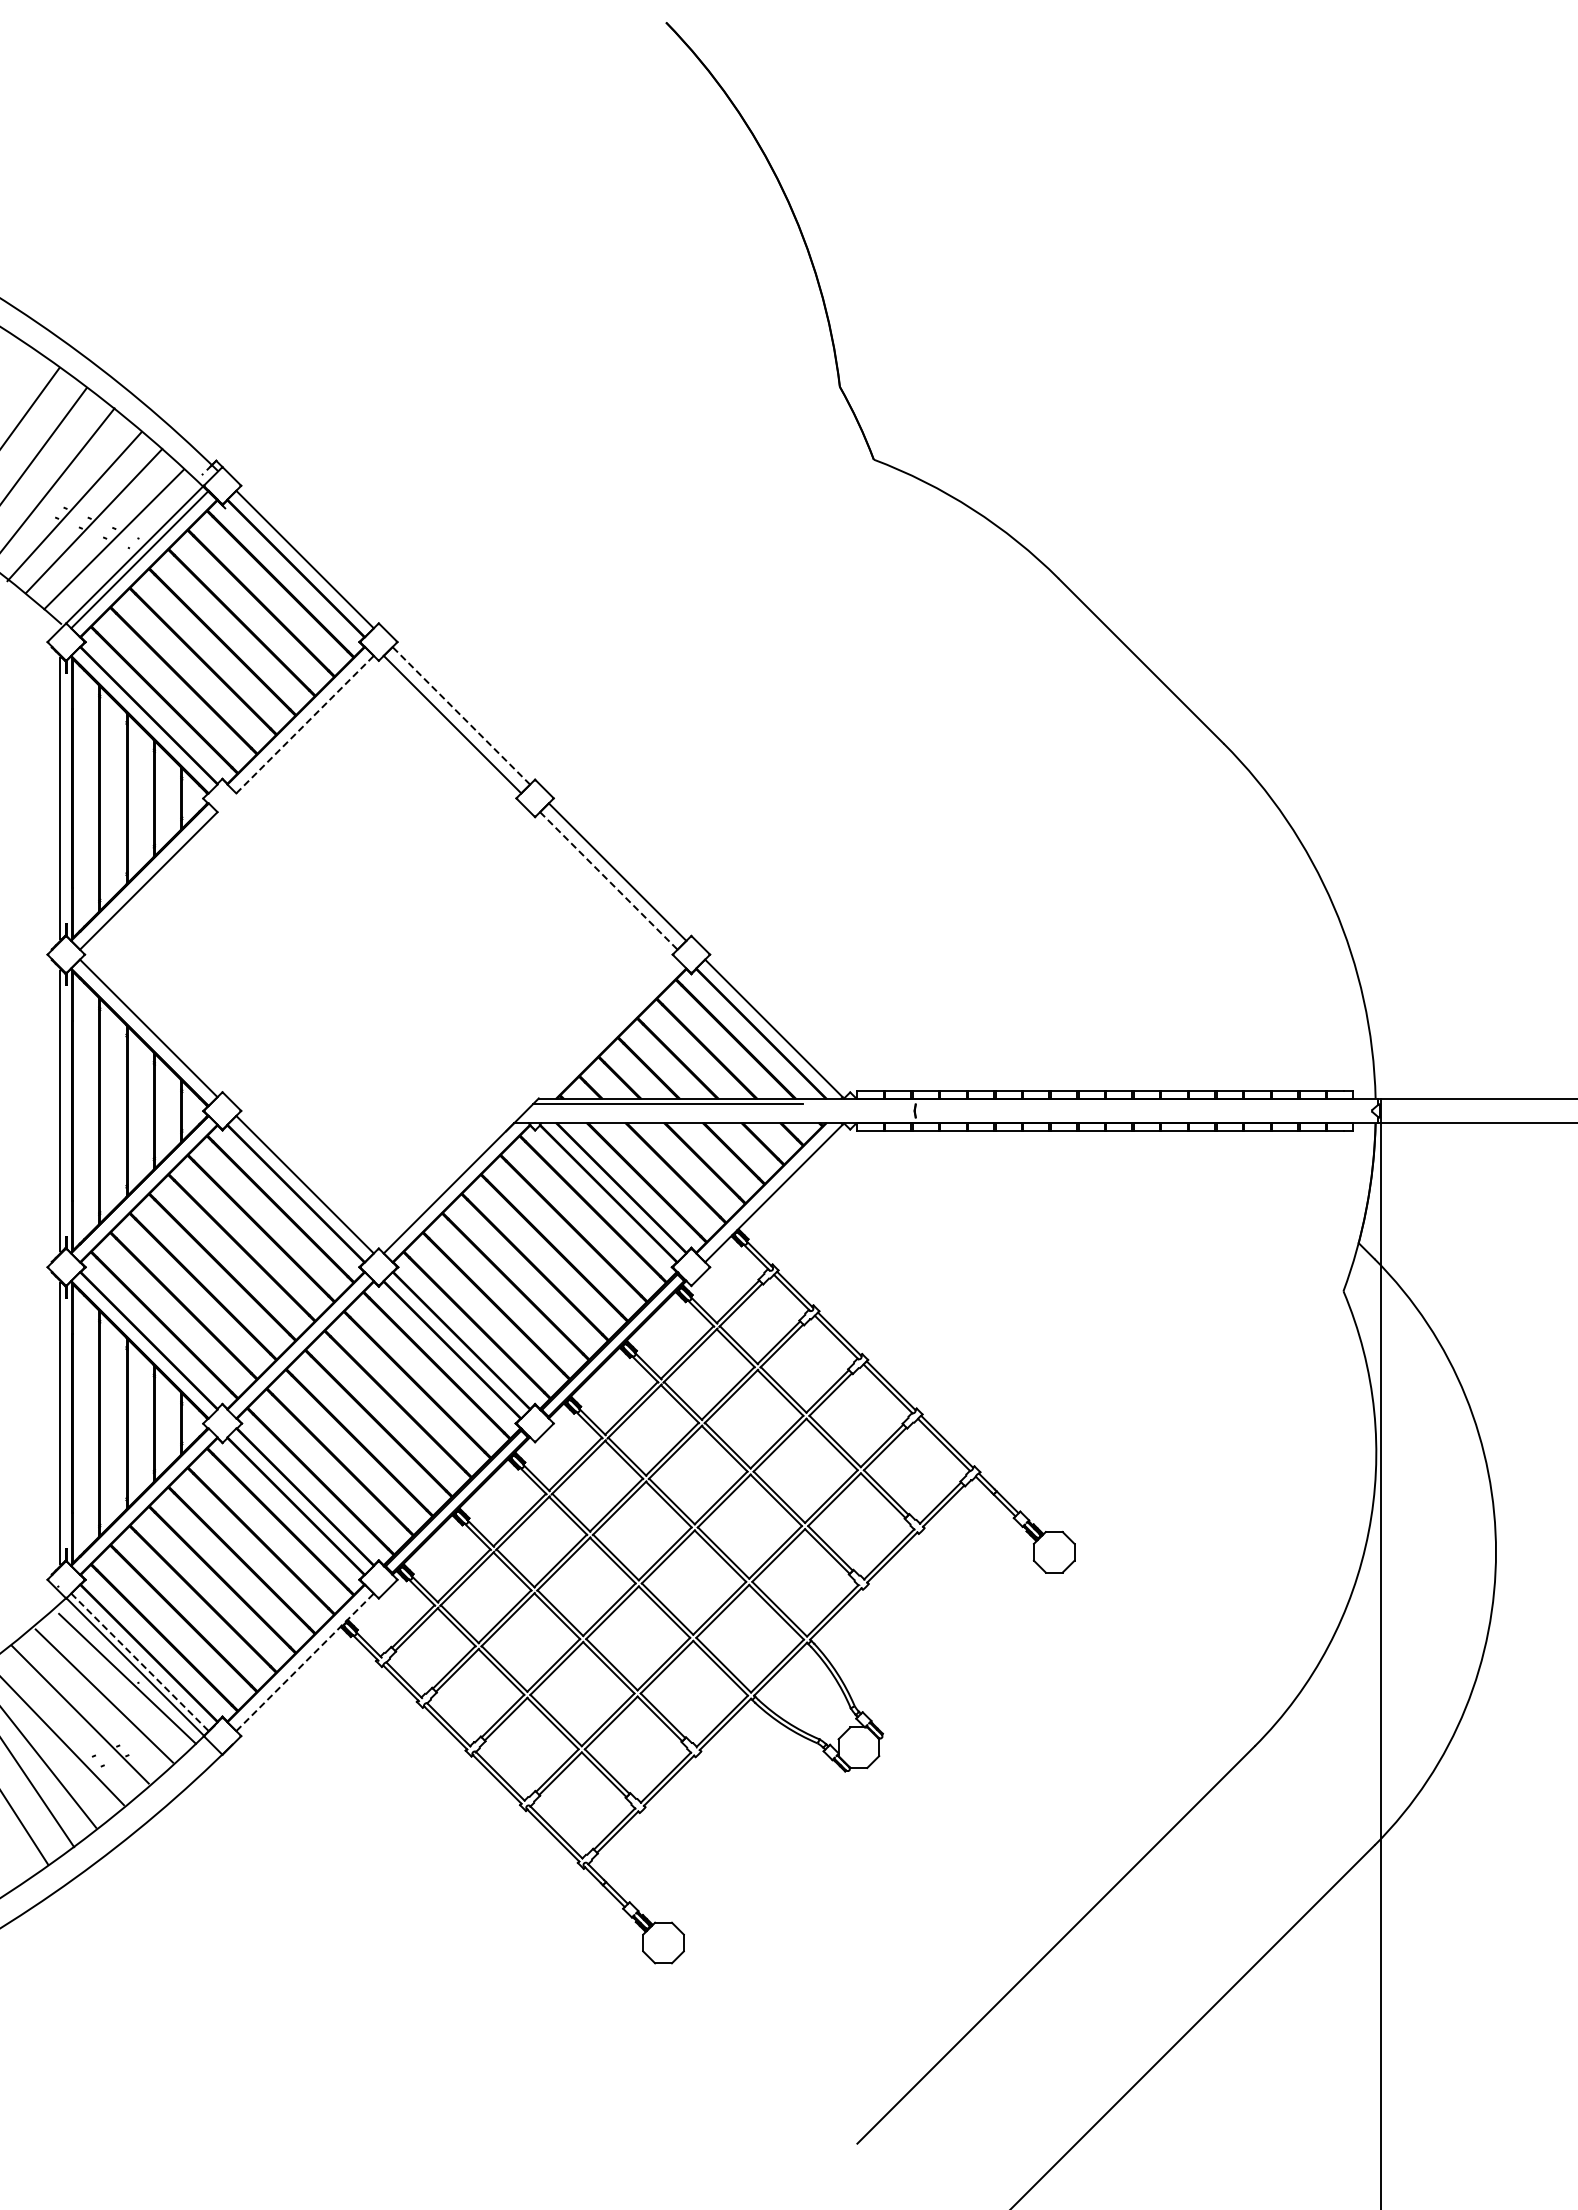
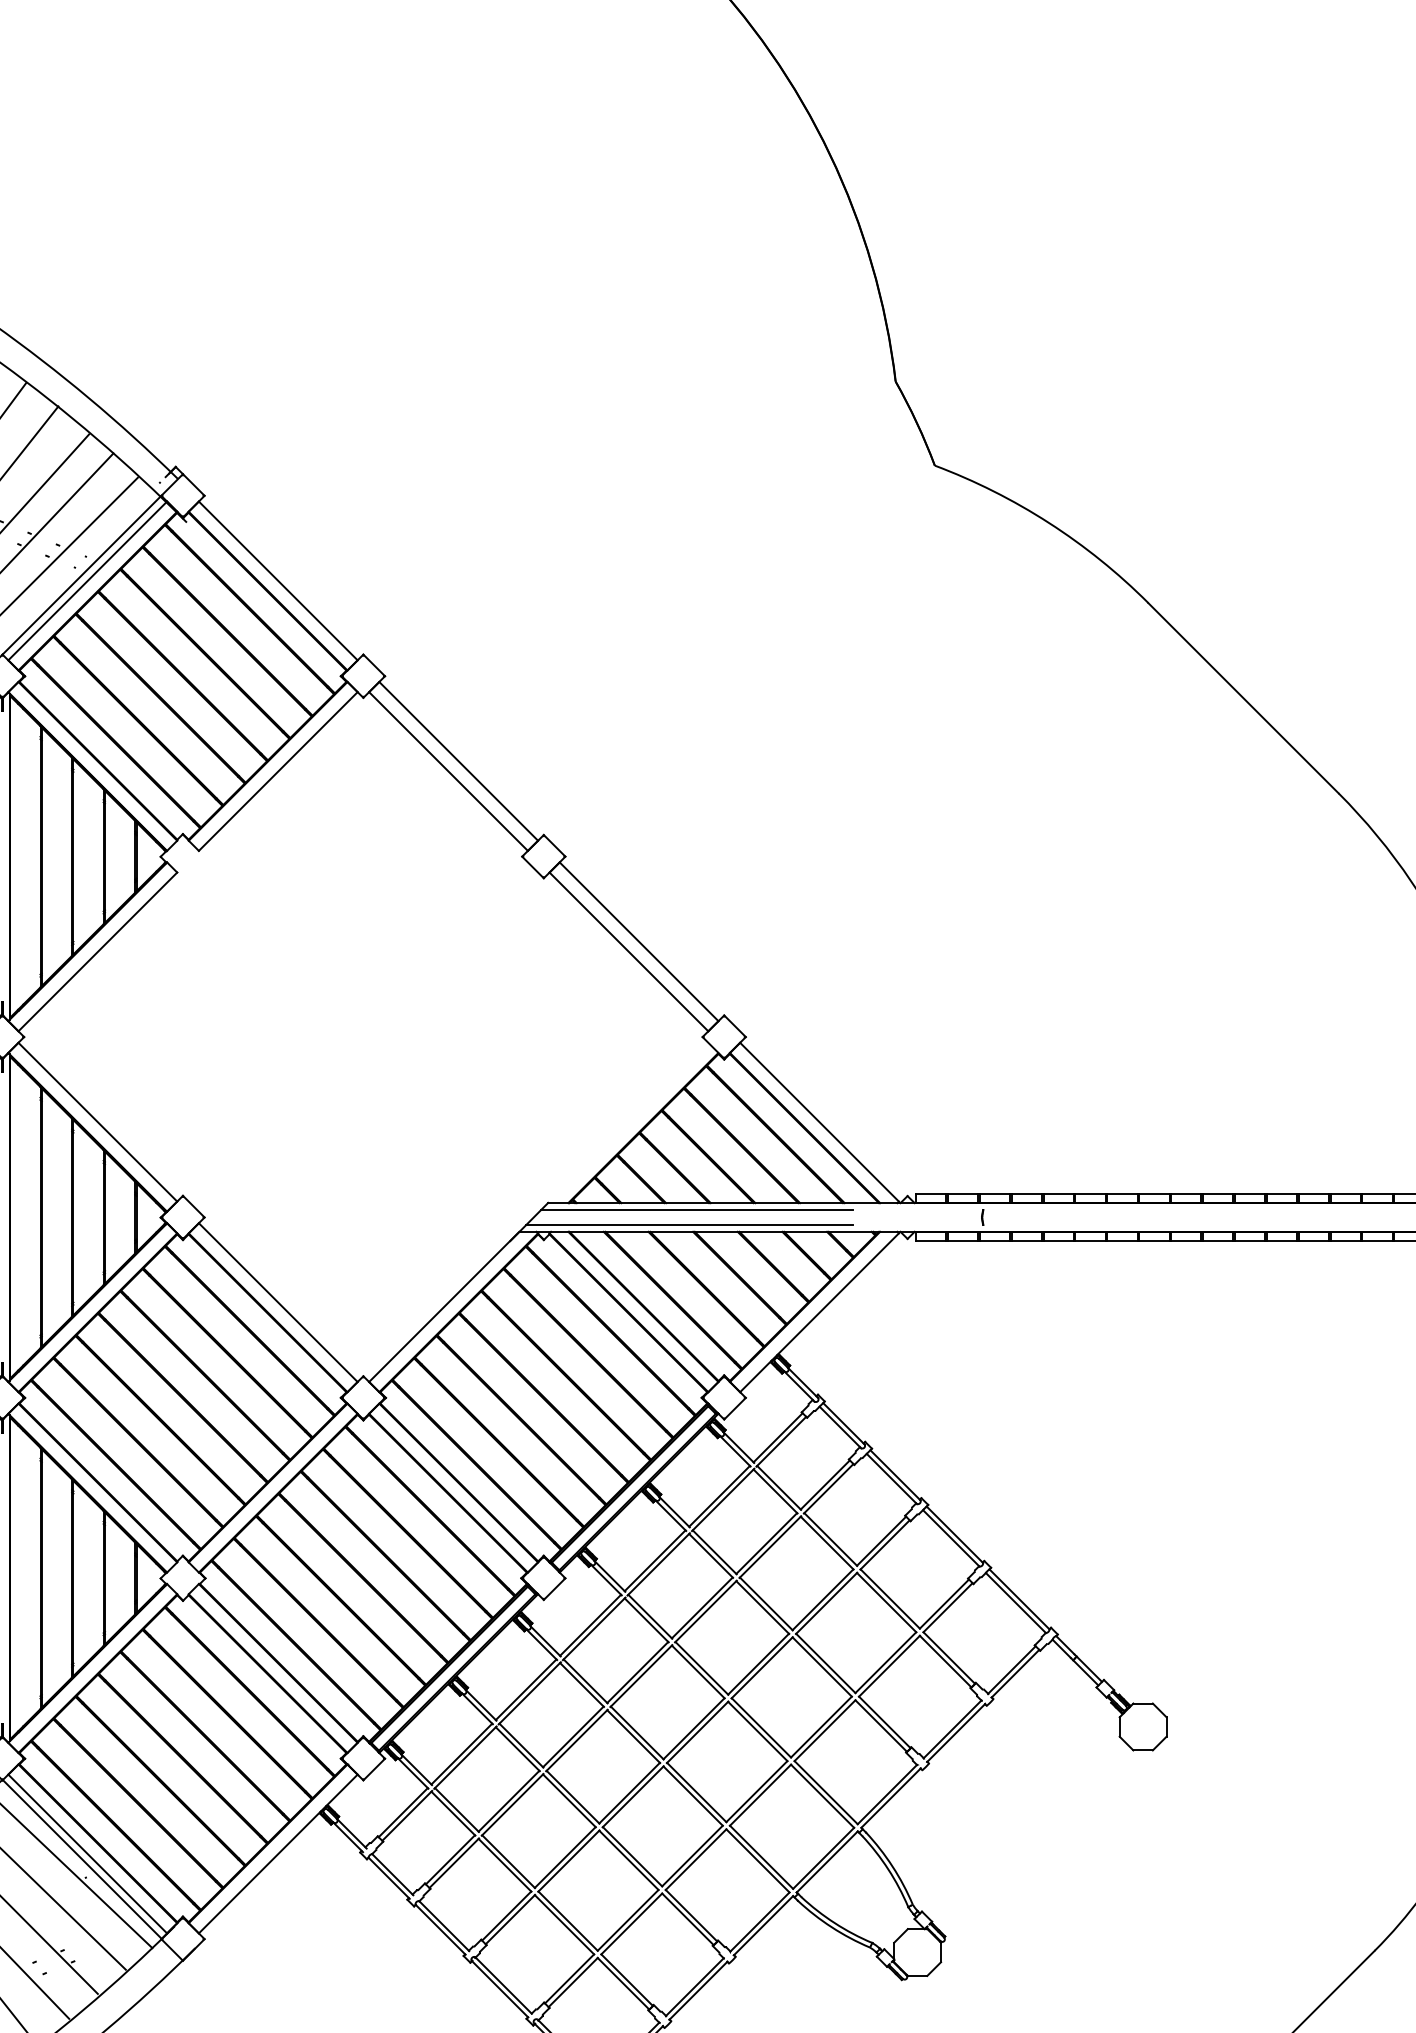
line: (461, 715) -> (458, 760), dashed -> solid
line: (305, 724) -> (278, 771), dashed -> solid
line: (609, 881) -> (629, 952), dashed -> solid
line: (660, 1117) -> (688, 1225), added
line: (140, 1662) -> (88, 1854), dashed -> solid
line: (305, 1662) -> (278, 1854), dashed -> solid

